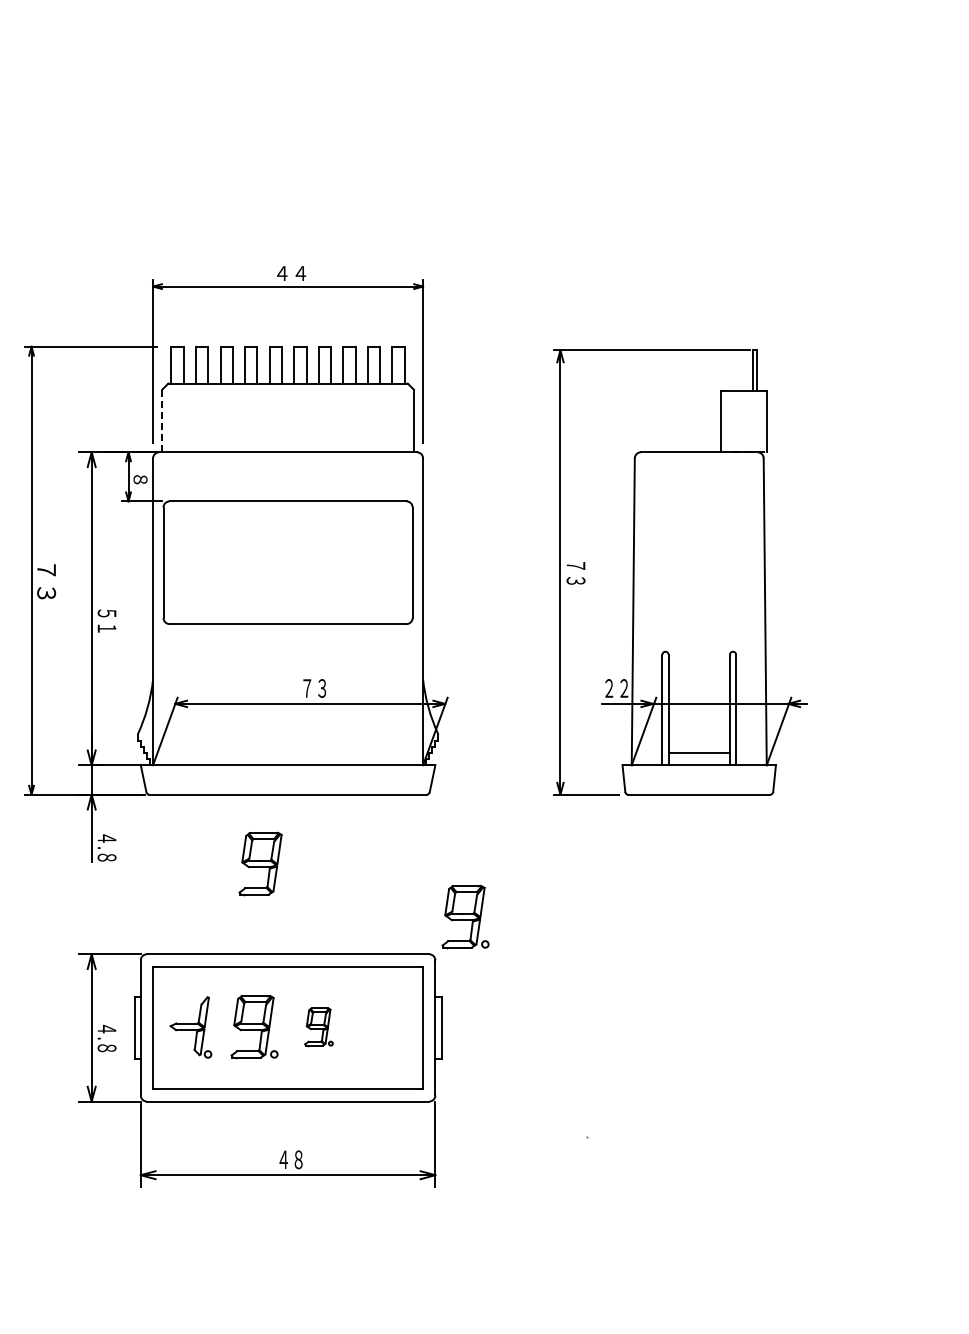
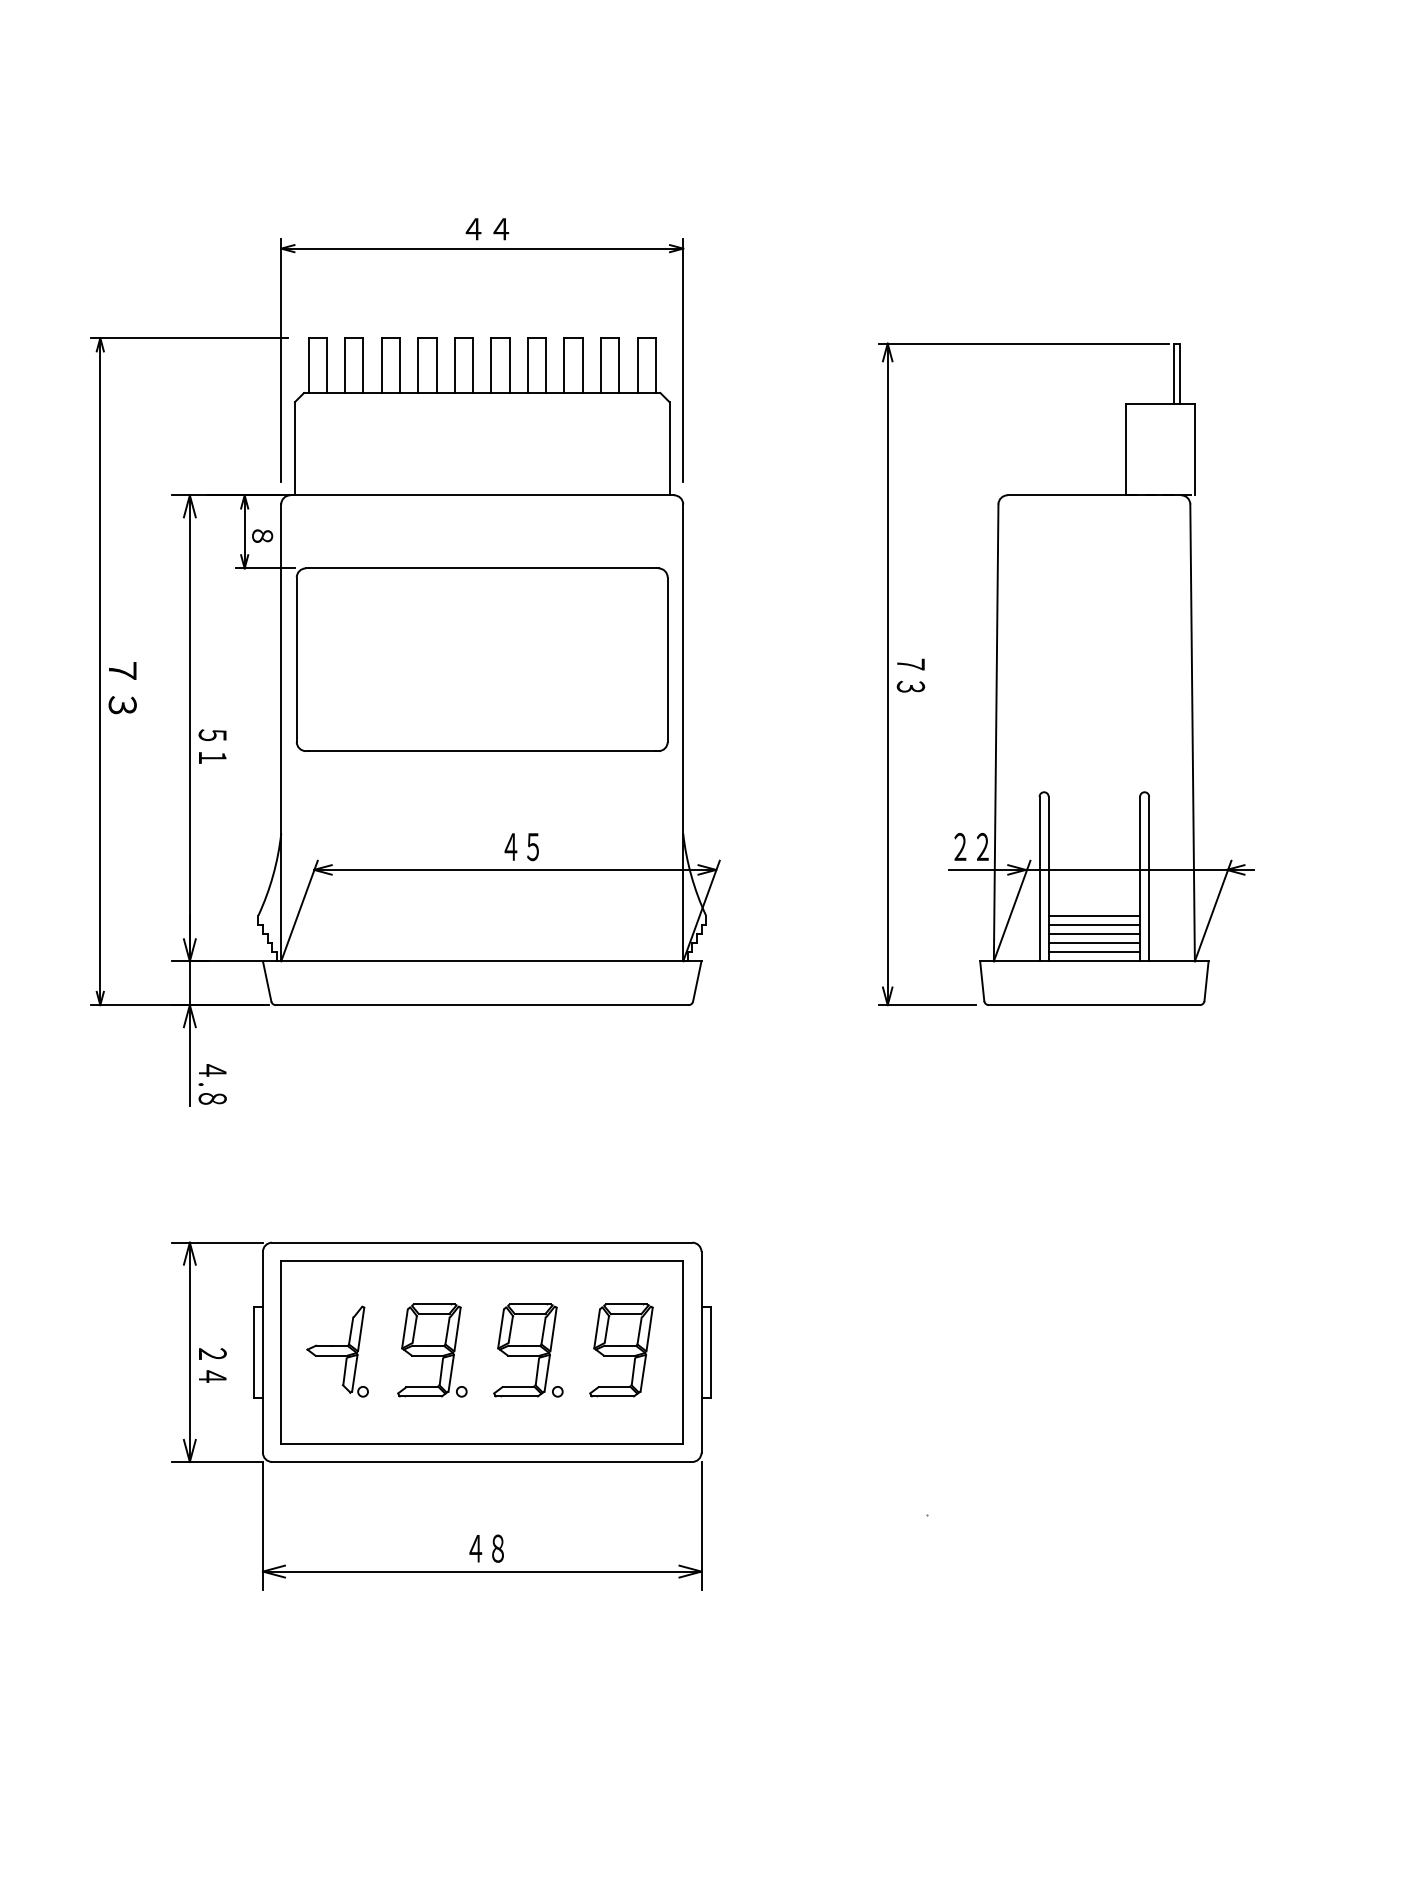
line: (162, 420) -> (295, 447), dashed -> solid
text: (314, 688) -> (521, 846), ７３ -> ４５
line: (698, 734) -> (1093, 915), added
line: (698, 740) -> (1093, 924), added
line: (698, 746) -> (1093, 933), added
line: (698, 759) -> (1093, 952), added
part: (260, 863) -> (621, 1350), moved
part: (465, 917) -> (746, 1187), removed
part: (318, 1027) -> (527, 1351), size x1.67
text: (106, 1038) -> (211, 1368), ４.８ -> ２４

